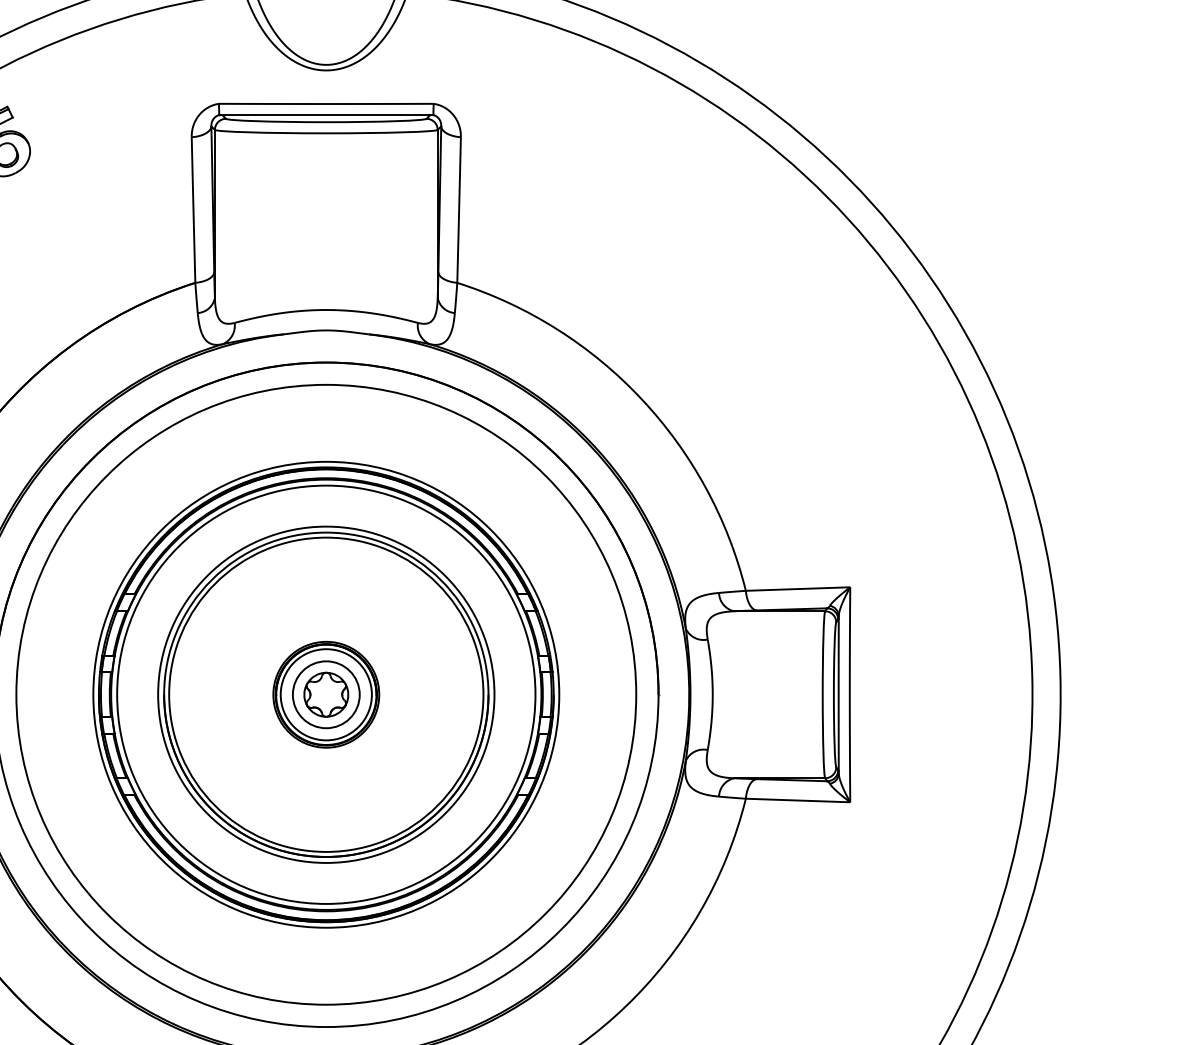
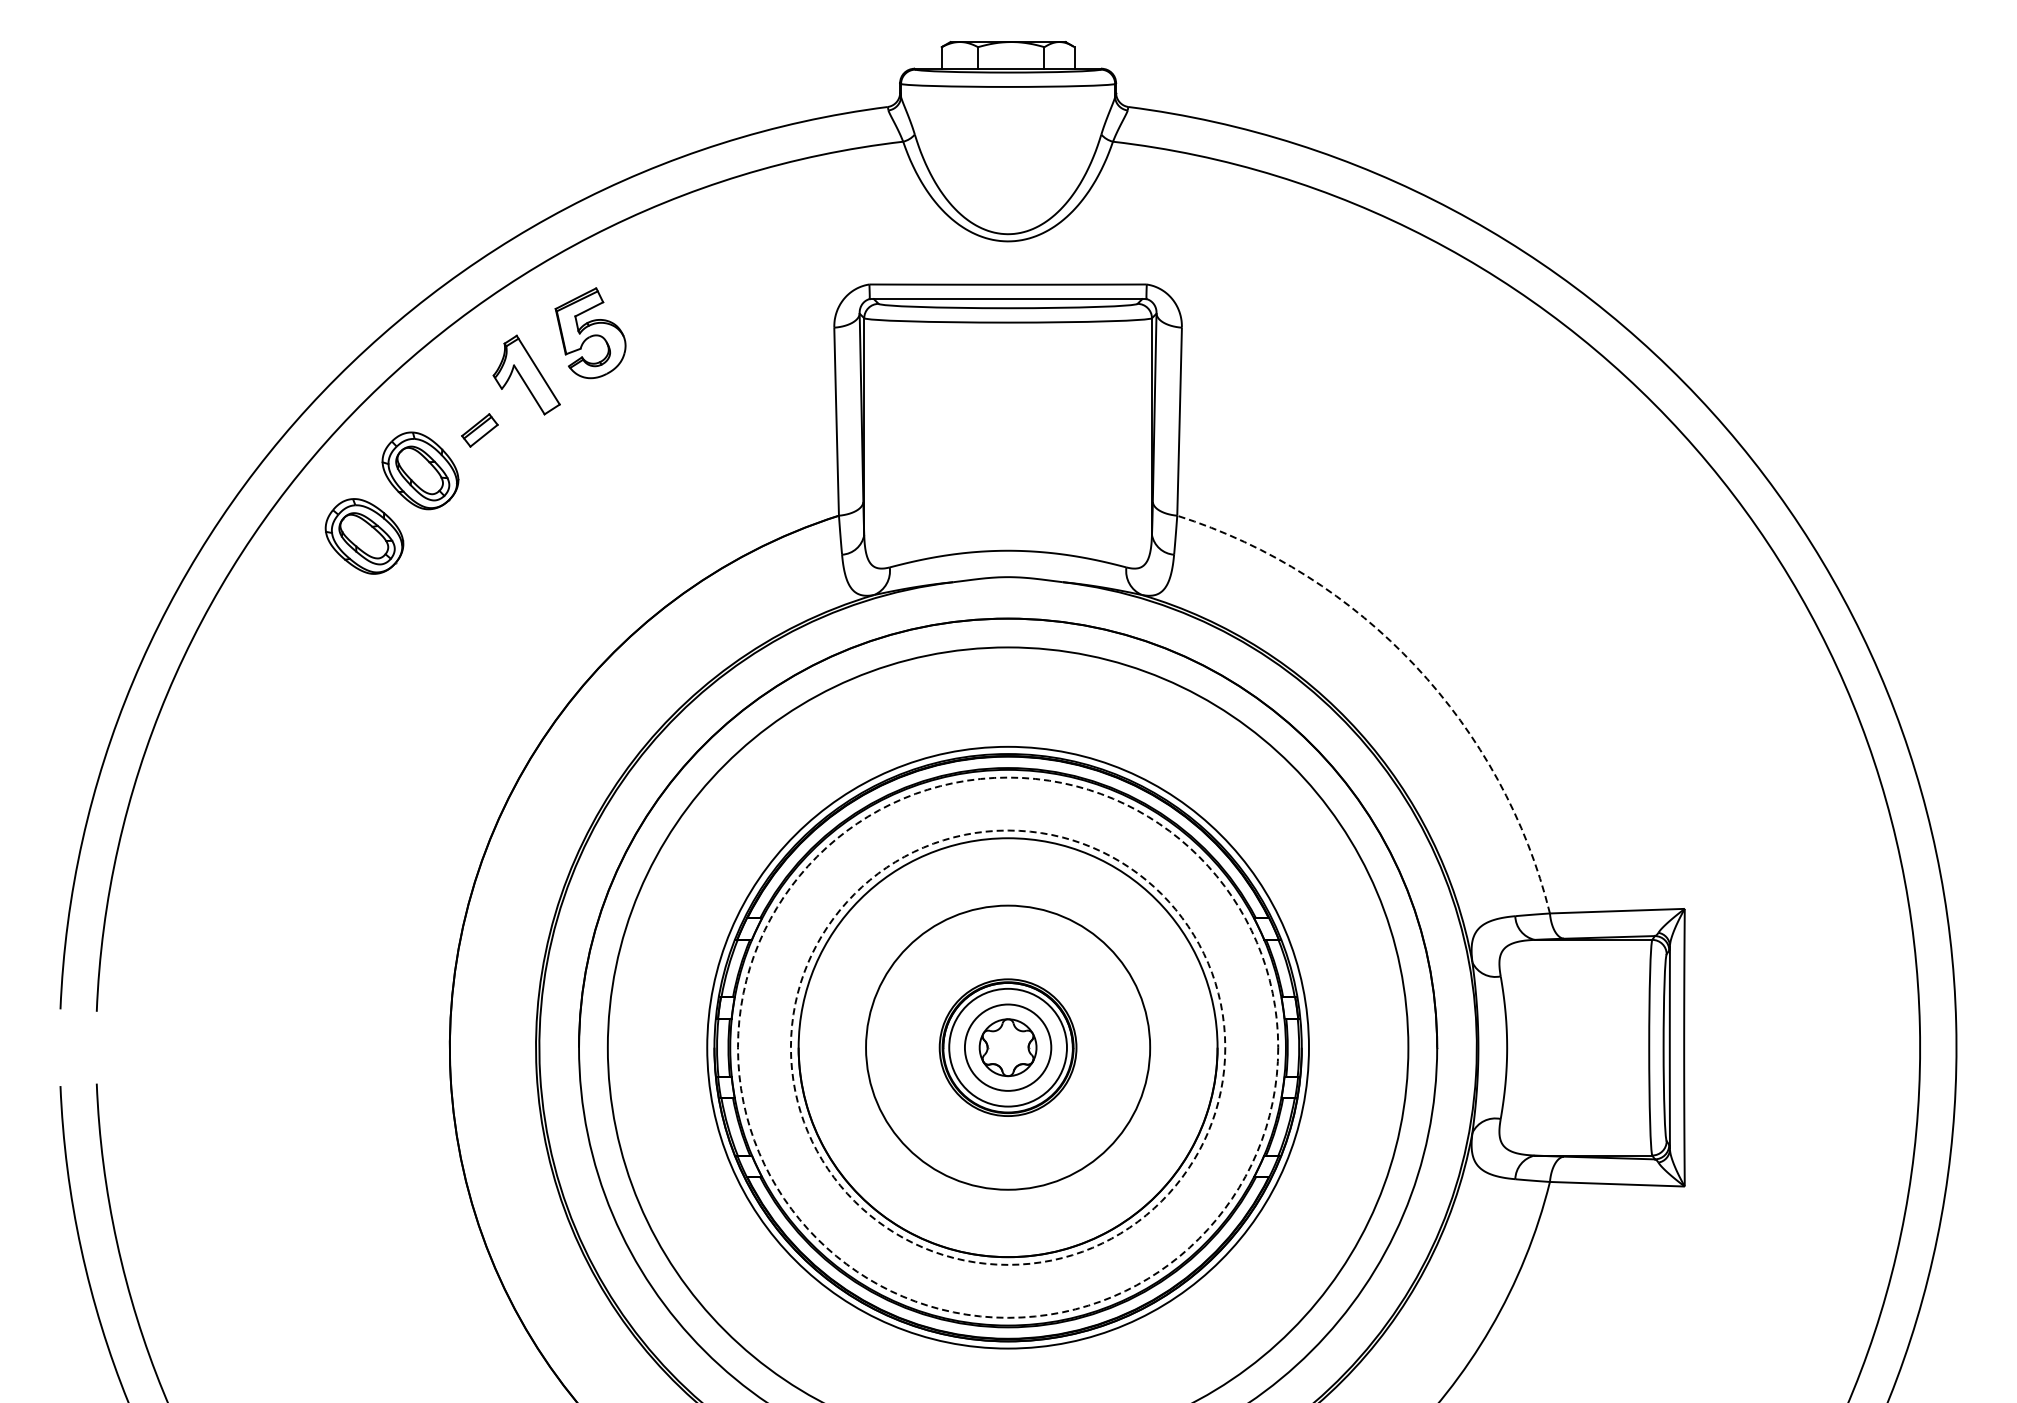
arc: (641, 399) -> (1415, 666), solid -> dashed
circle: (325, 694) -> (1007, 1047), solid -> dashed
circle: (325, 694) -> (1007, 1047), solid -> dashed
circle: (326, 694) -> (1008, 1047), size x0.7

